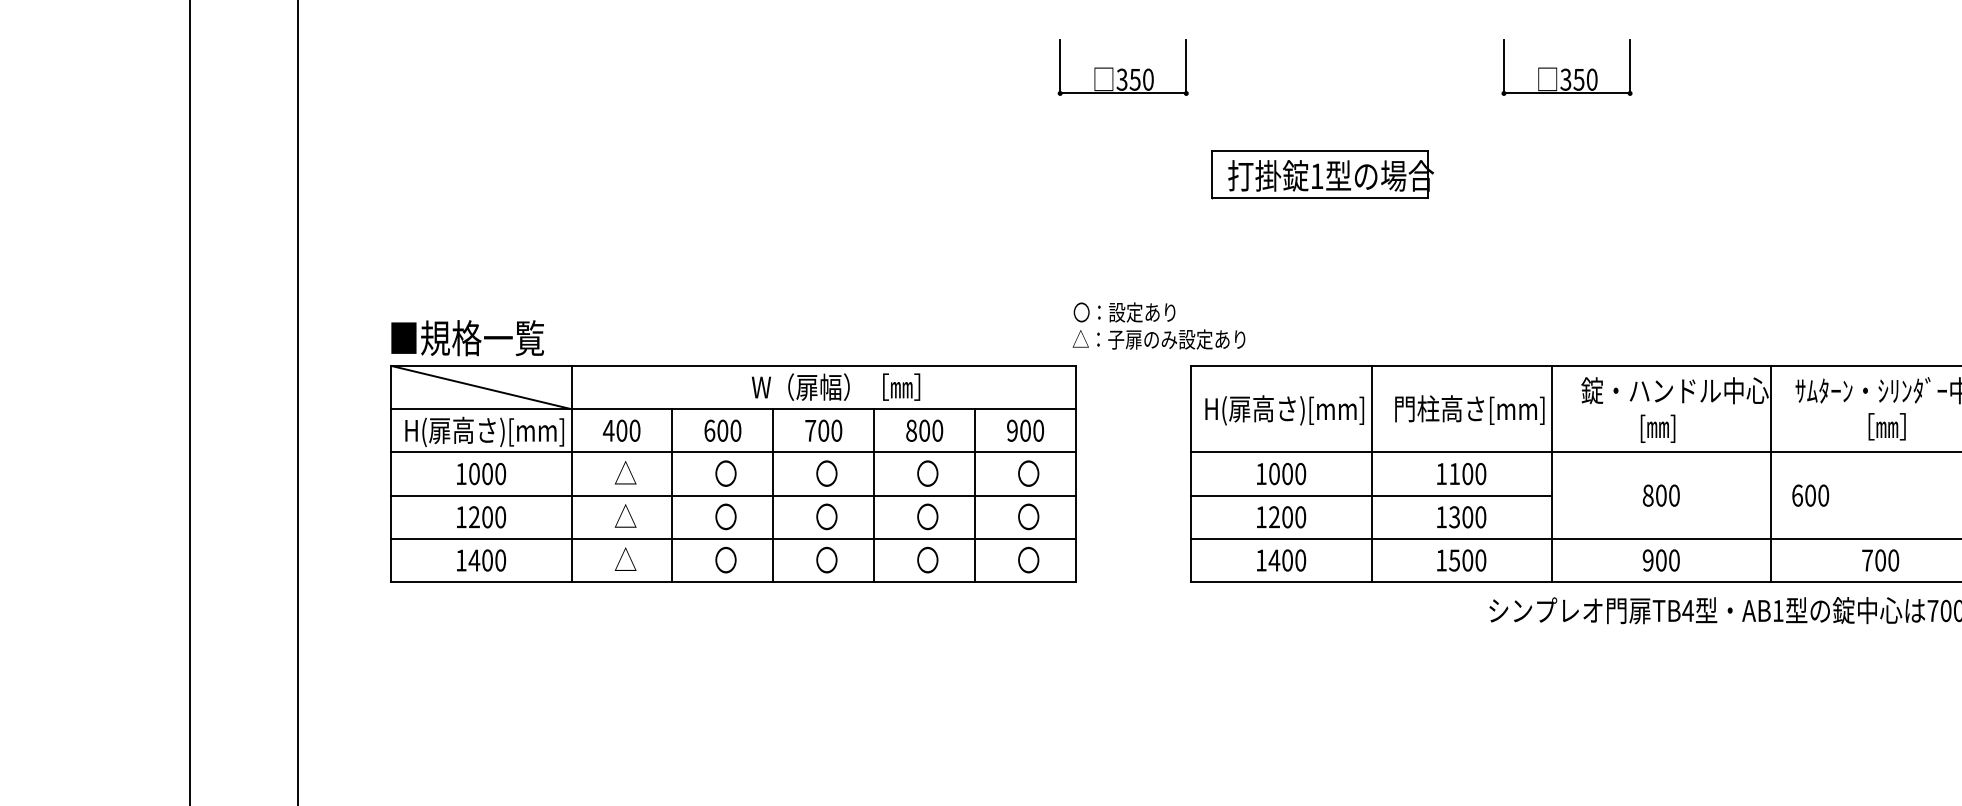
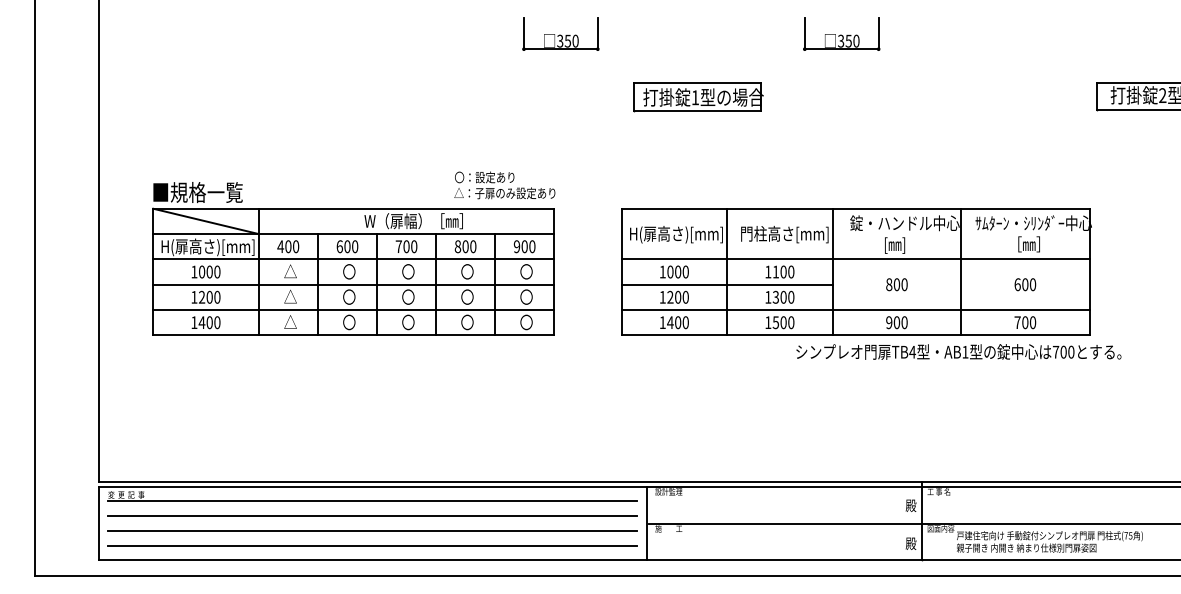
part: (1122, 66) -> (560, 33), moved
text: (1158, 326) -> (504, 185), moved
text: (1810, 495) -> (1025, 284), moved

